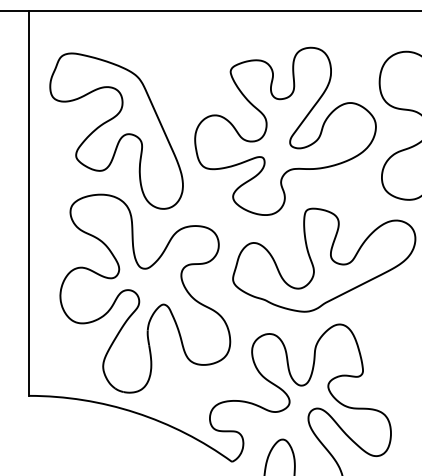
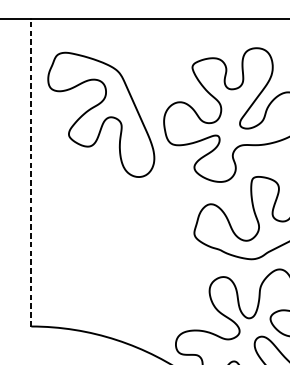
line: (29, 203) -> (31, 172), solid -> dashed
part: (145, 293) -> (124, 244), removed

